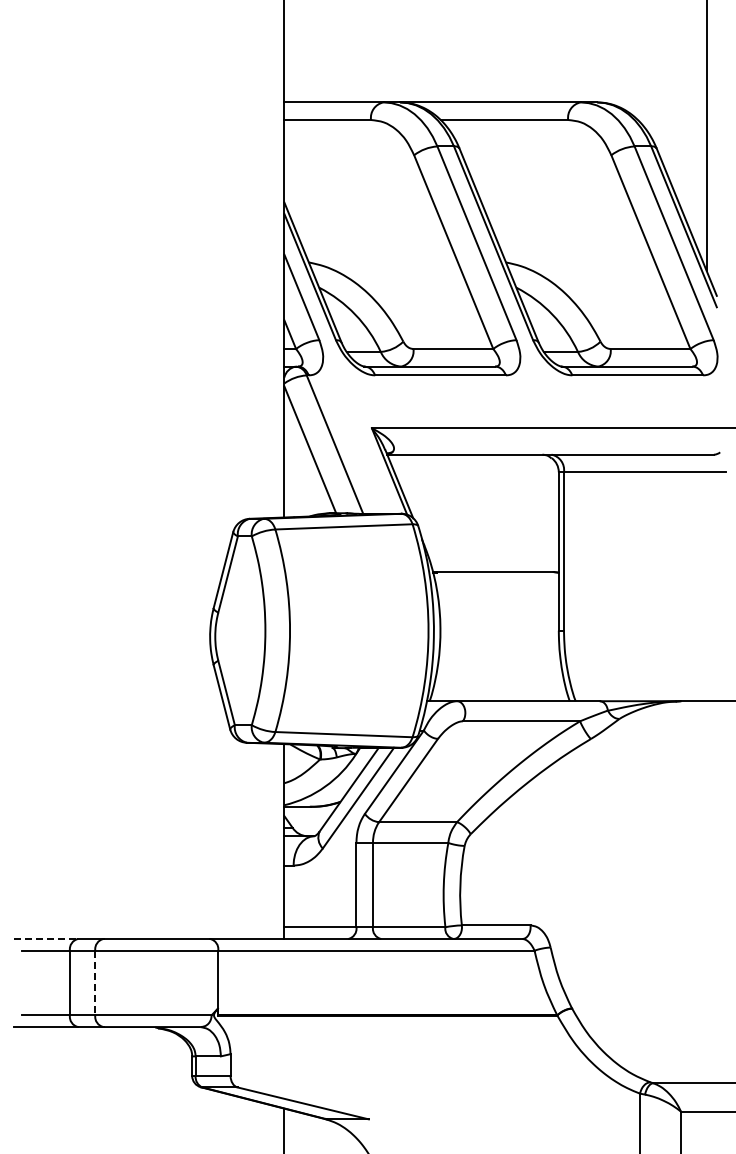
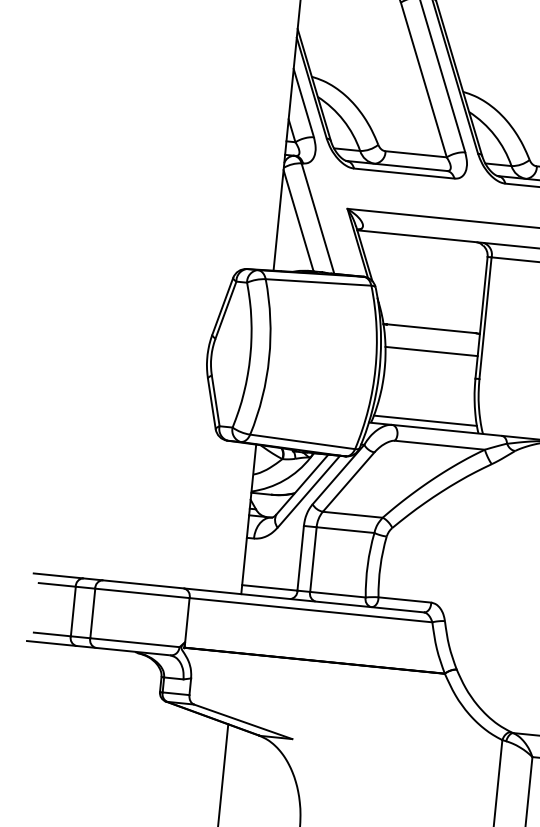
line: (498, 601) -> (431, 351), added
line: (499, 691) -> (425, 420), added
line: (46, 938) -> (58, 575), dashed -> solid
line: (95, 983) -> (92, 613), dashed -> solid

